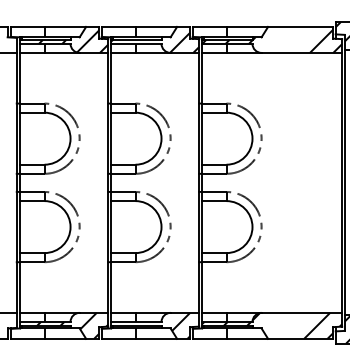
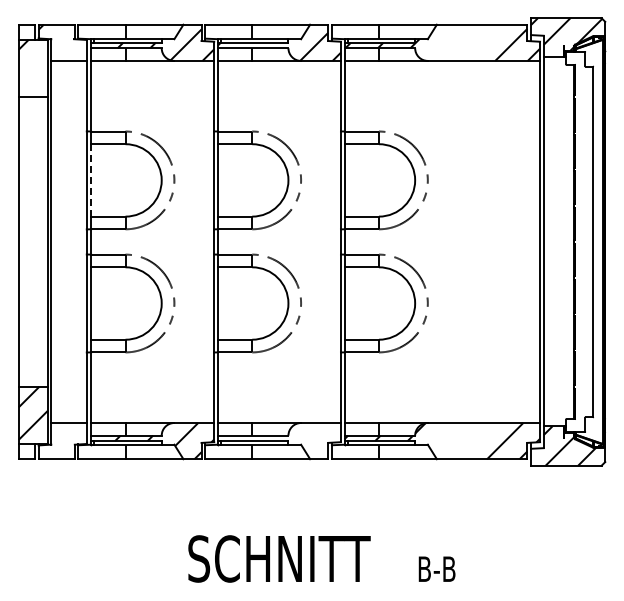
line: (20, 138) -> (91, 179), solid -> dashed
hatch: (150, 325) -> (272, 440), removed

